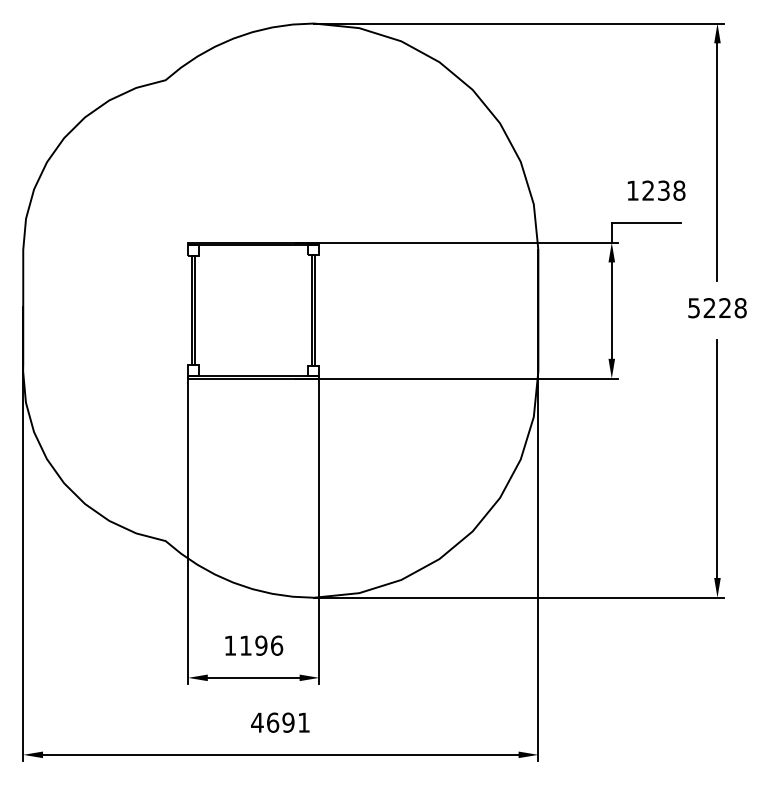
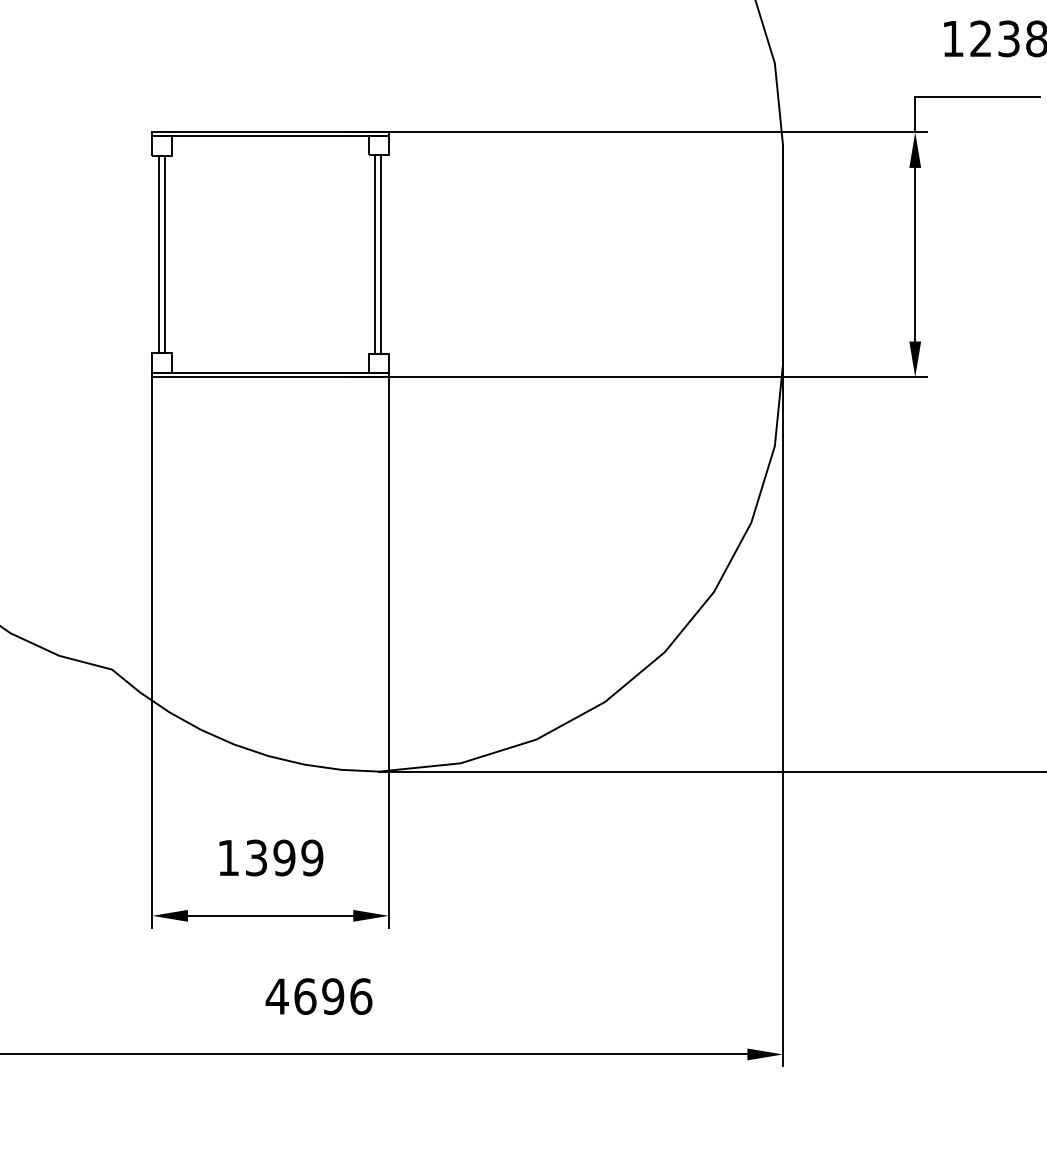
text: (261, 645) -> (284, 857), 1196 -> 1399
text: (304, 722) -> (362, 996), 4691 -> 4696

